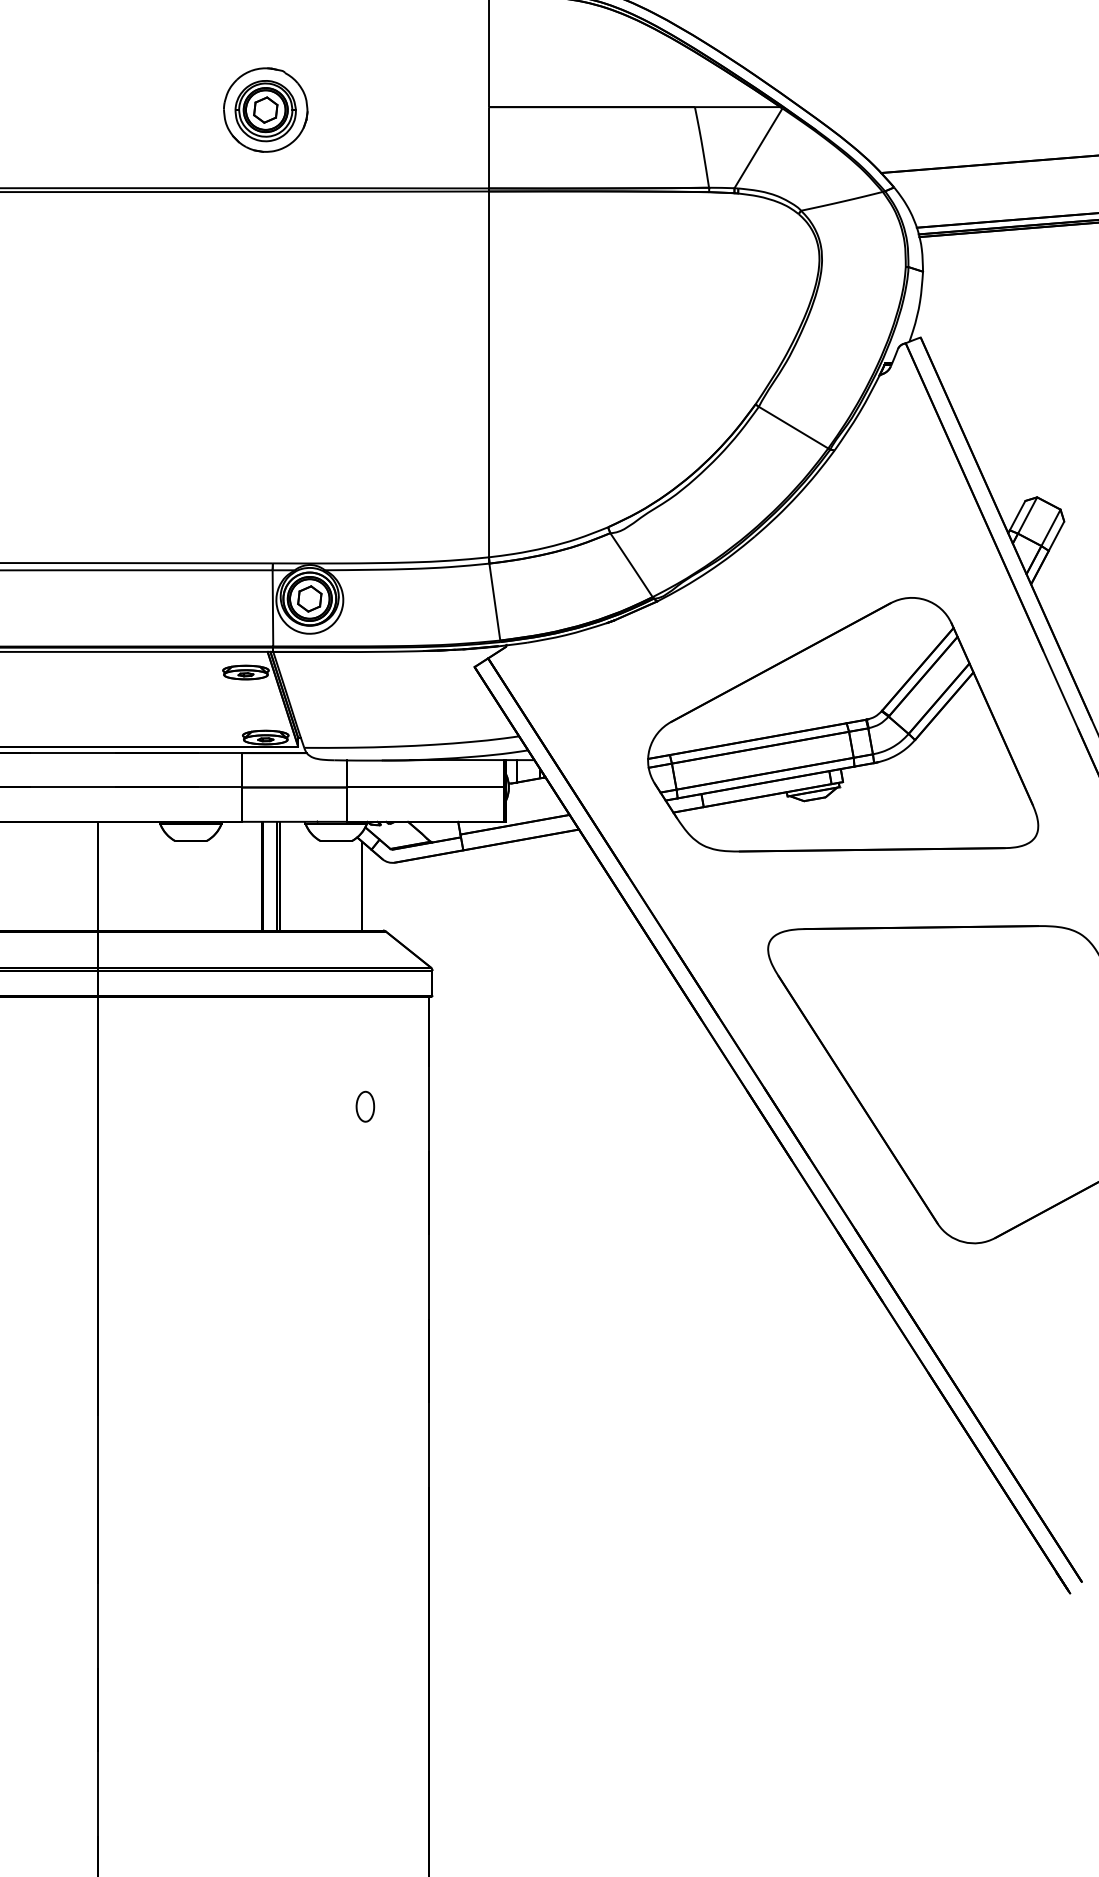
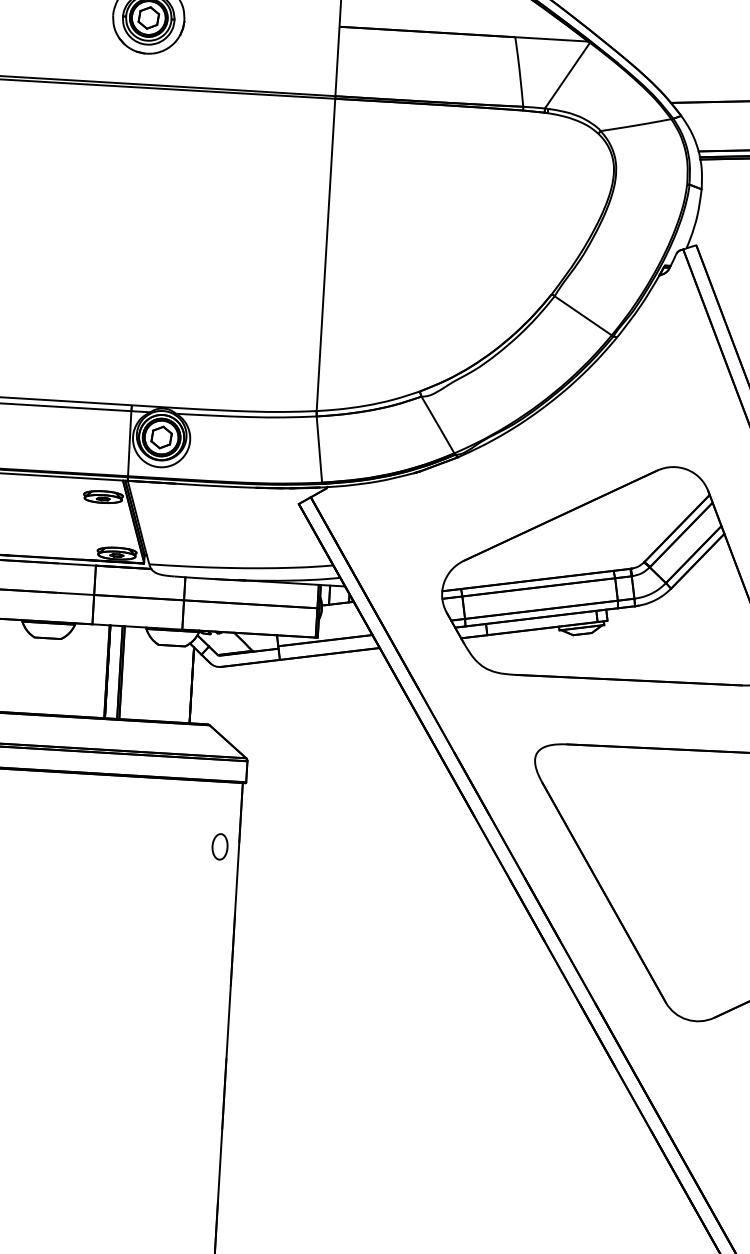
part: (365, 1106) -> (220, 846), moved

